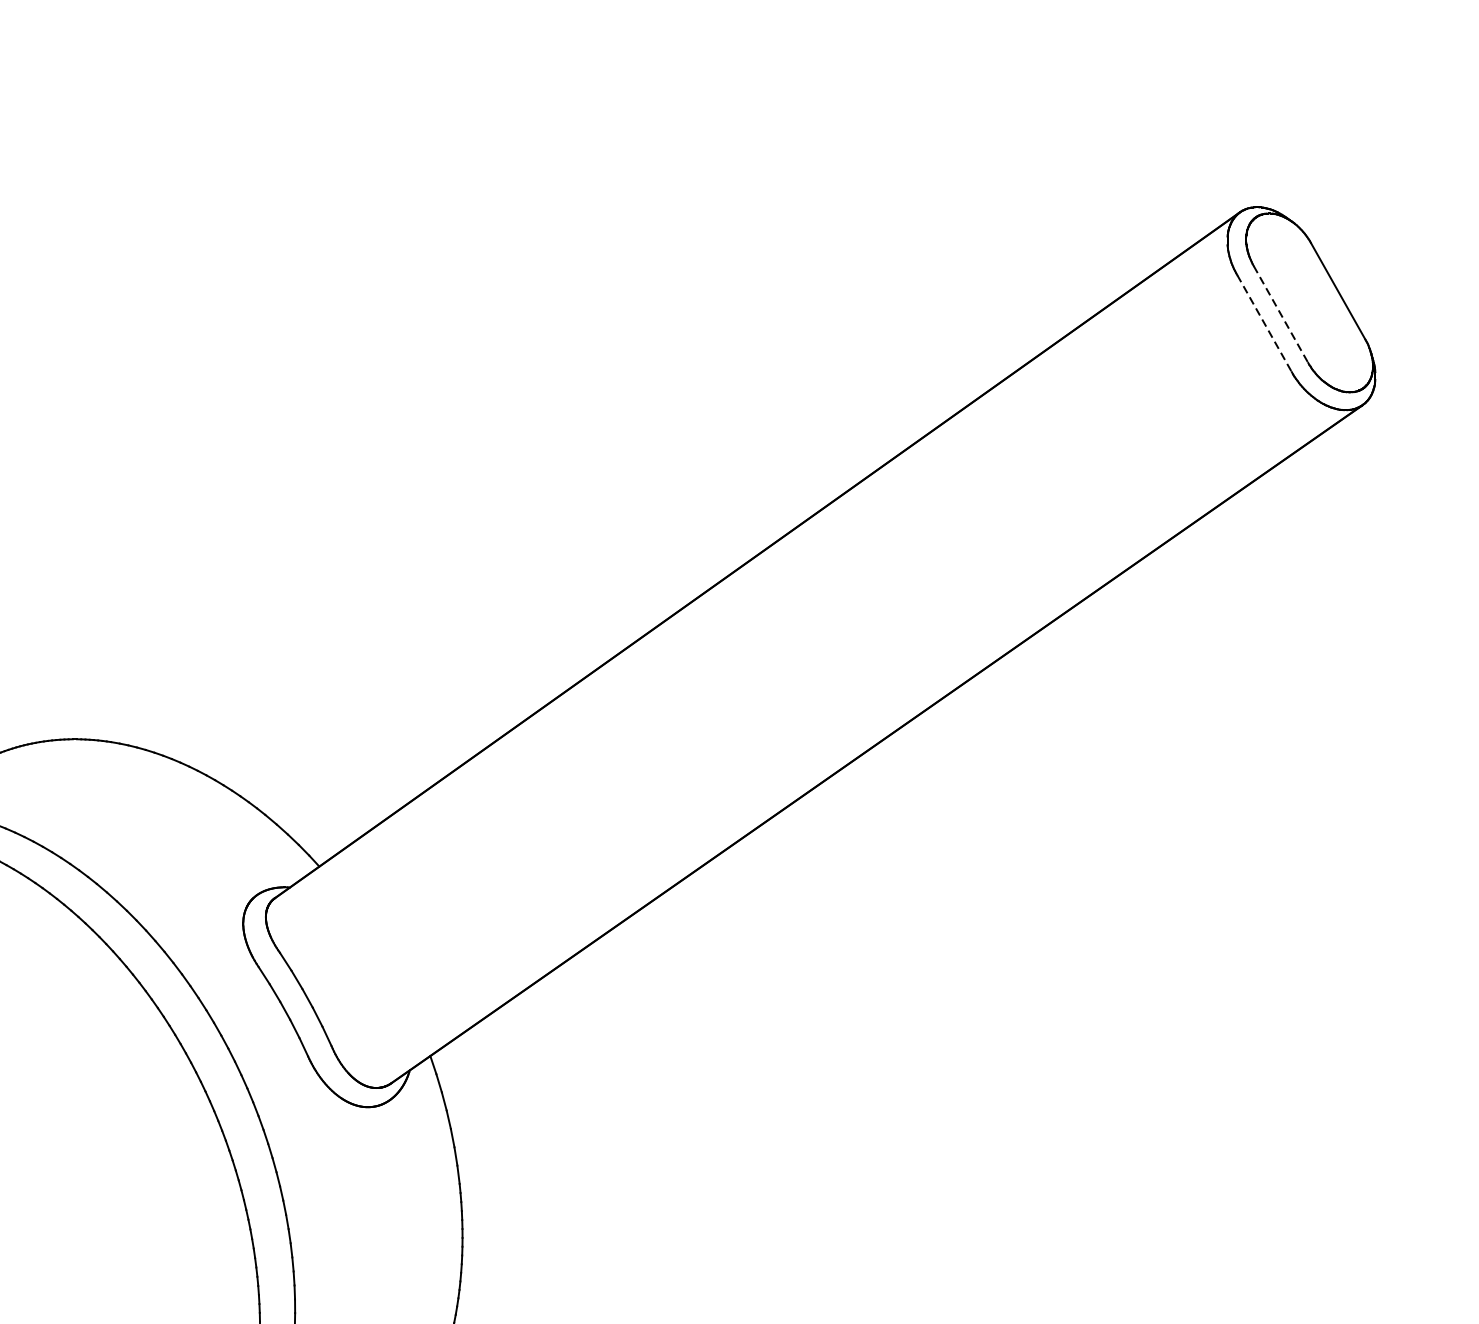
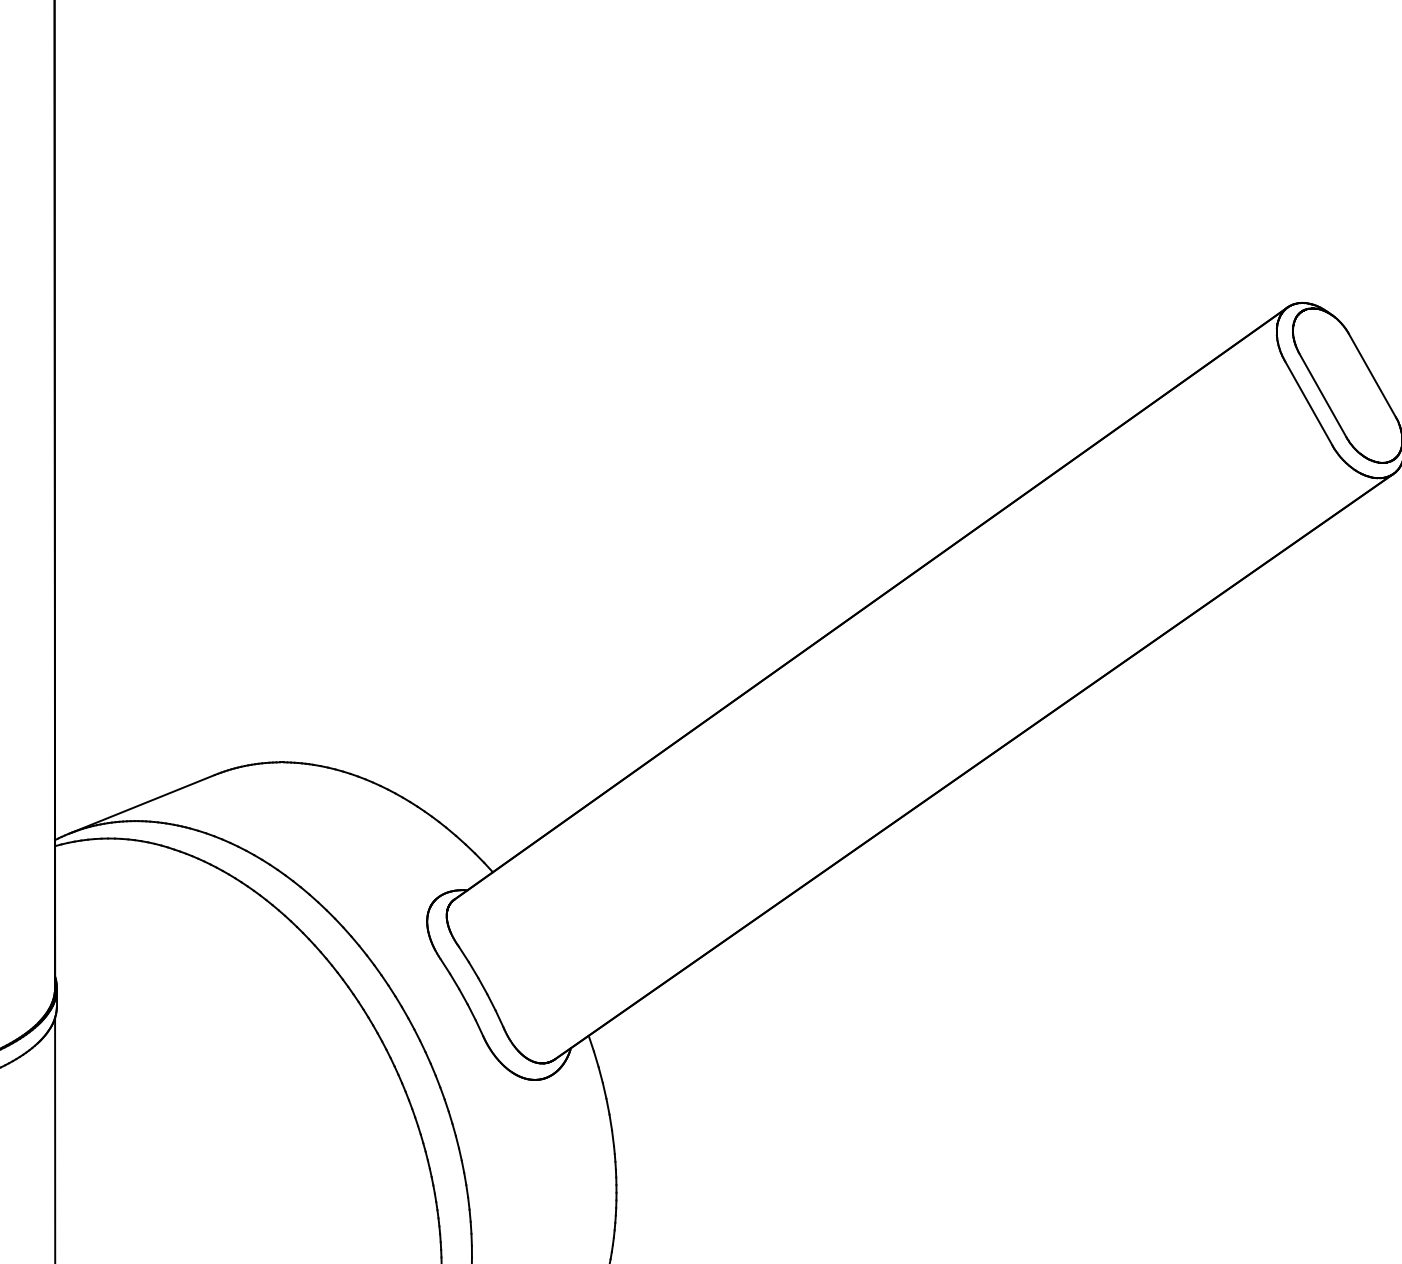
line: (1281, 315) -> (1323, 396), dashed -> solid
line: (1265, 323) -> (1309, 403), dashed -> solid

